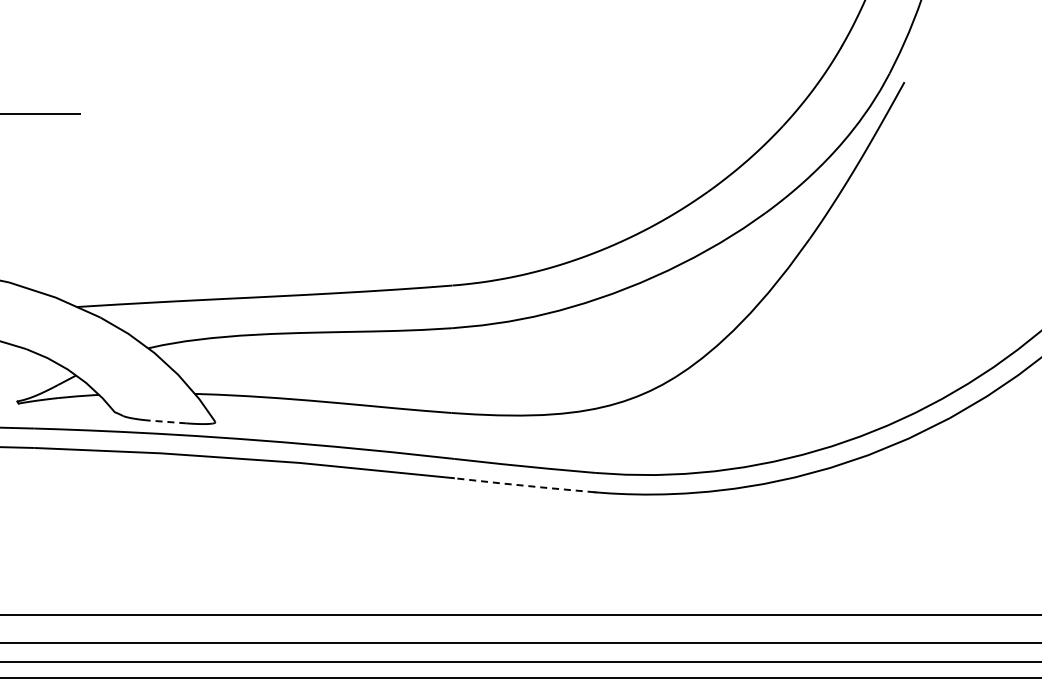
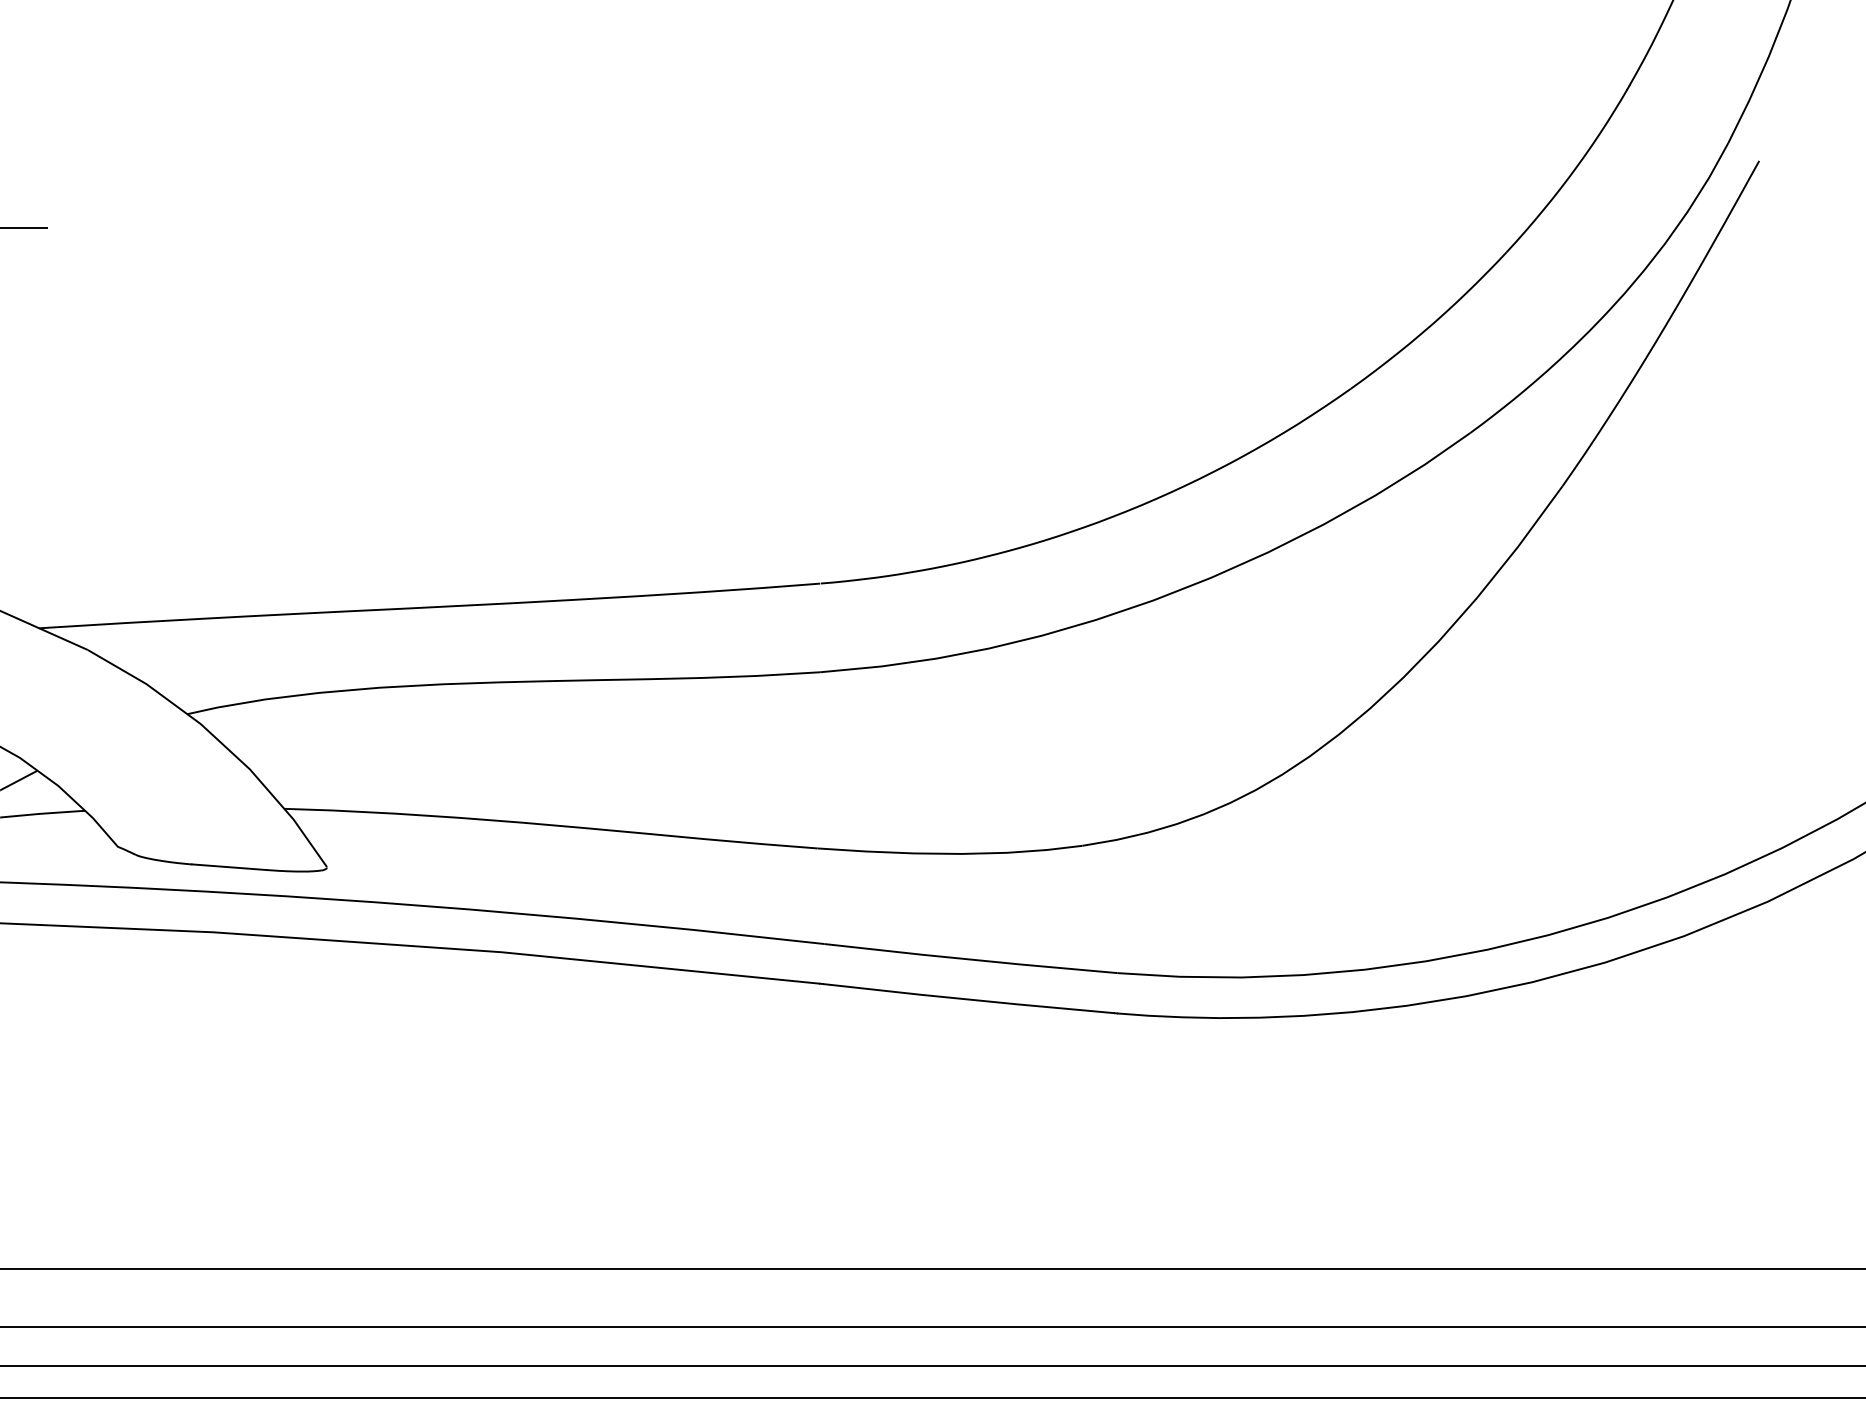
line: (168, 422) -> (229, 868), dashed -> solid
line: (524, 485) -> (969, 999), dashed -> solid

